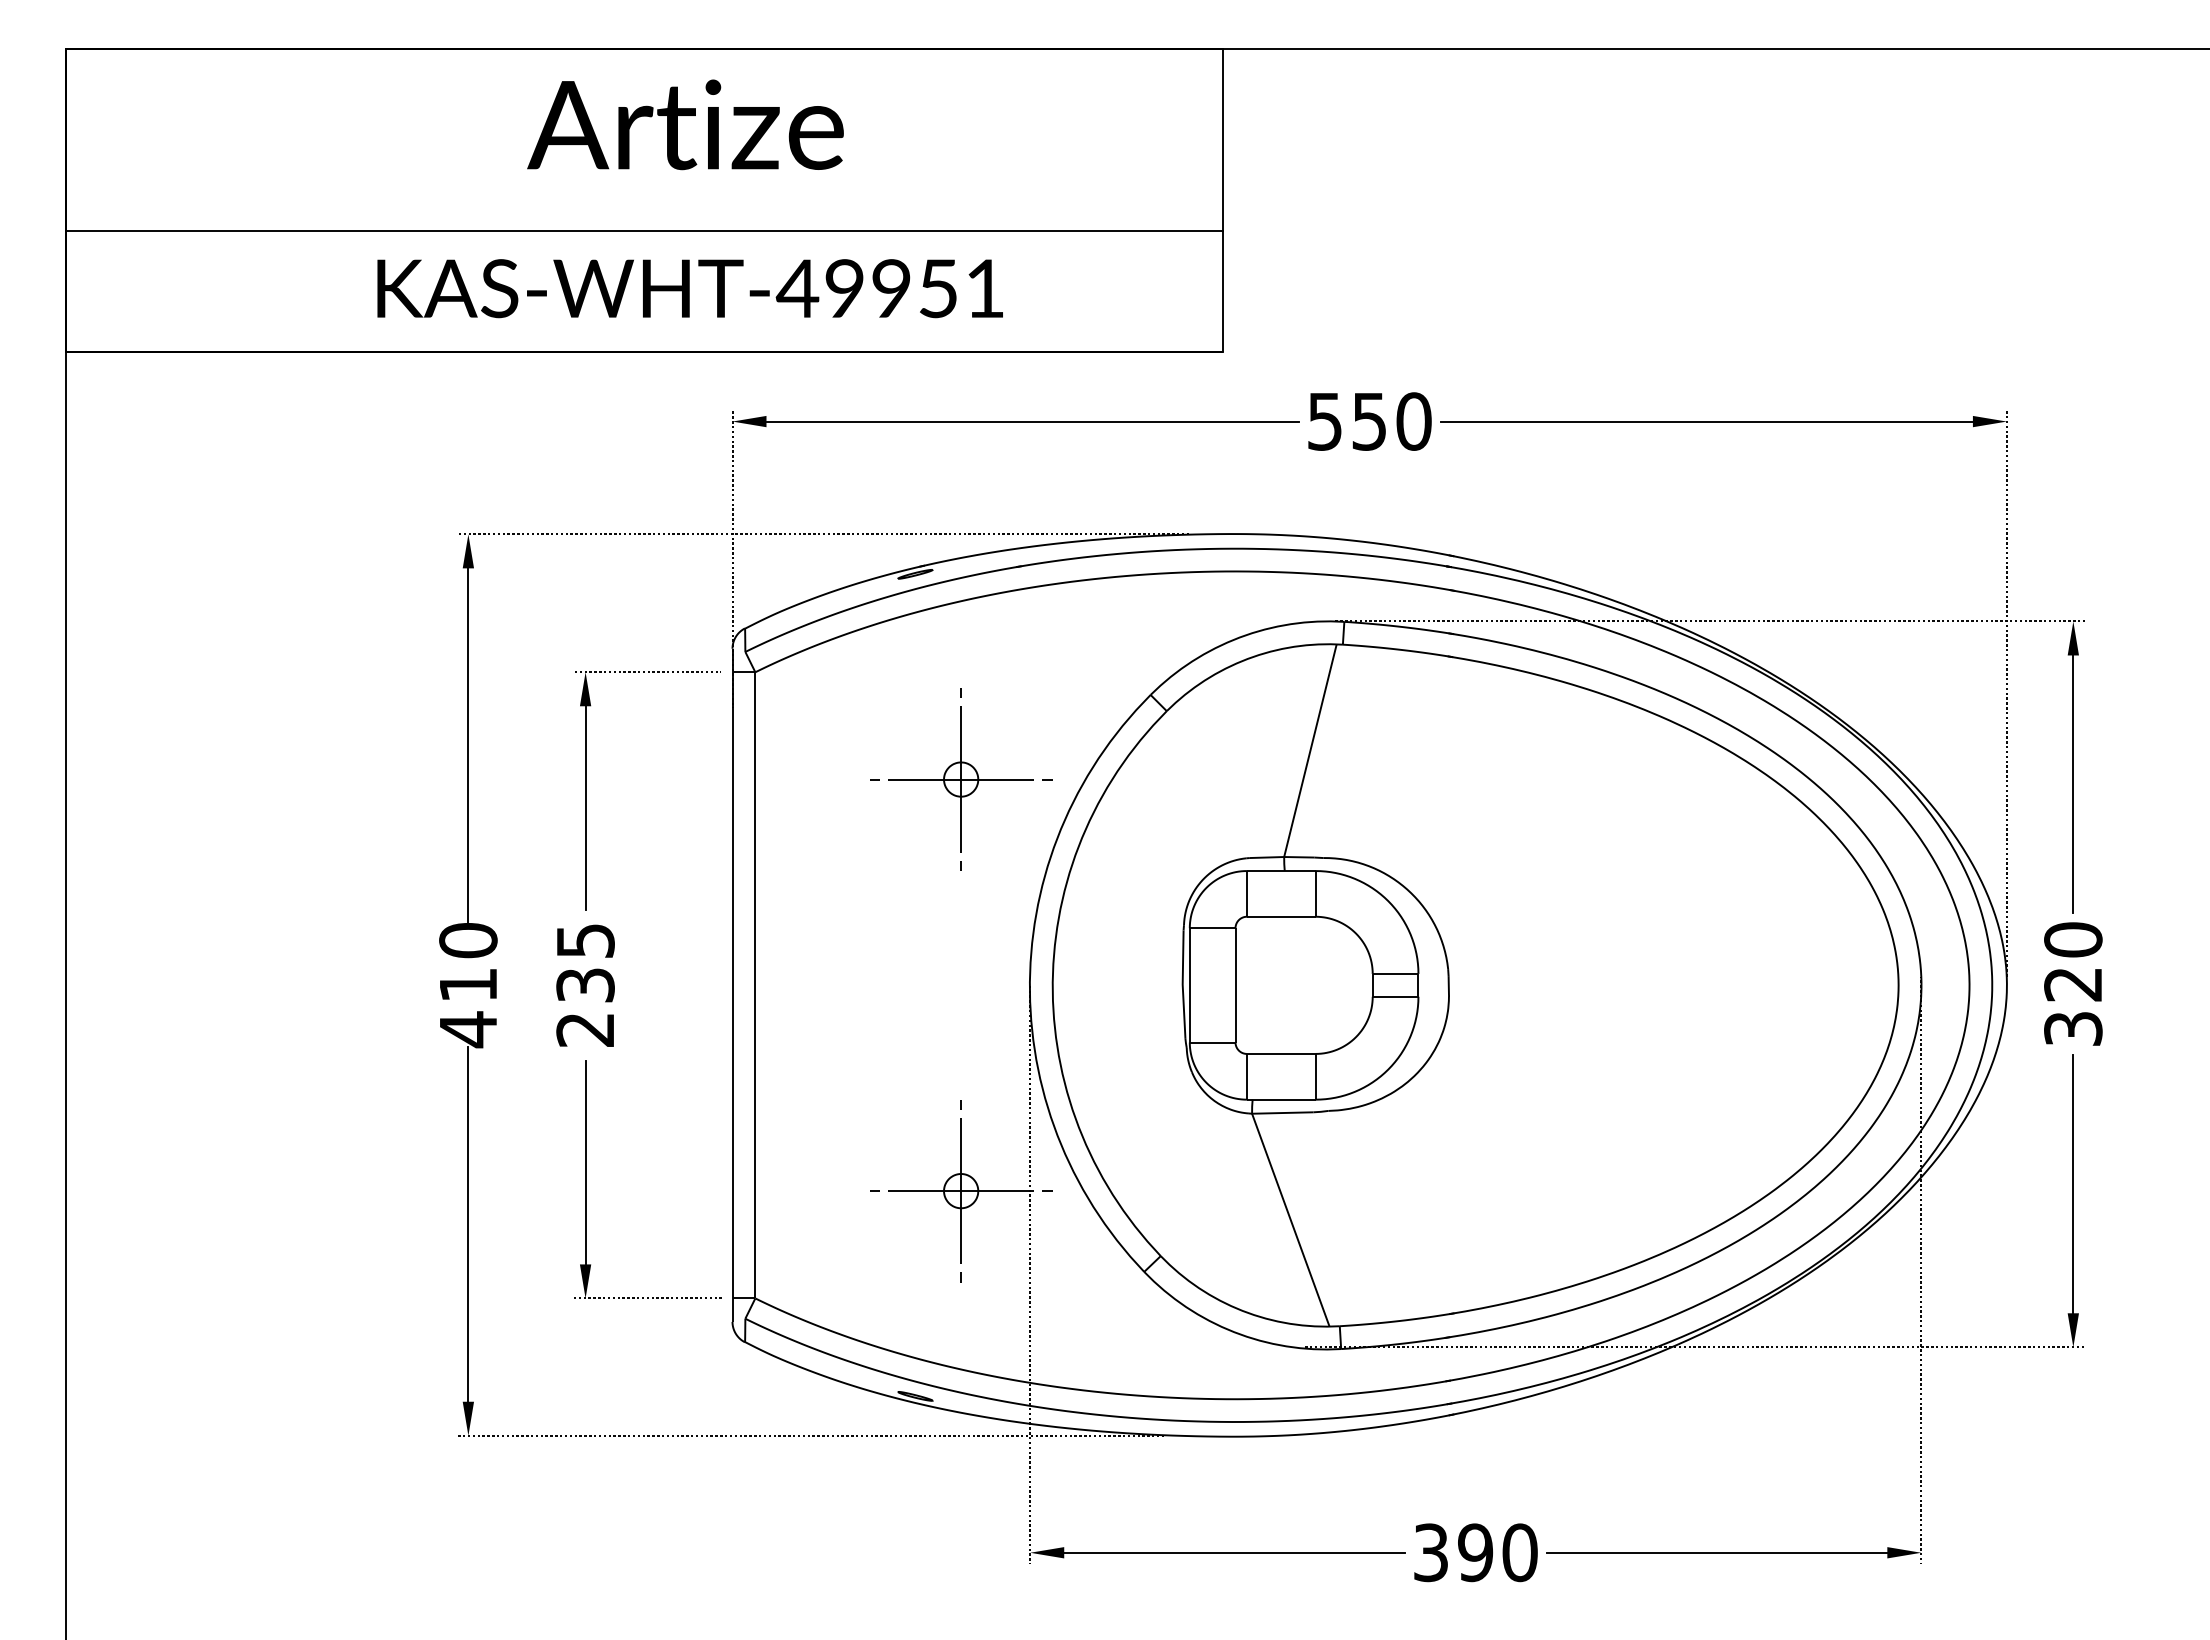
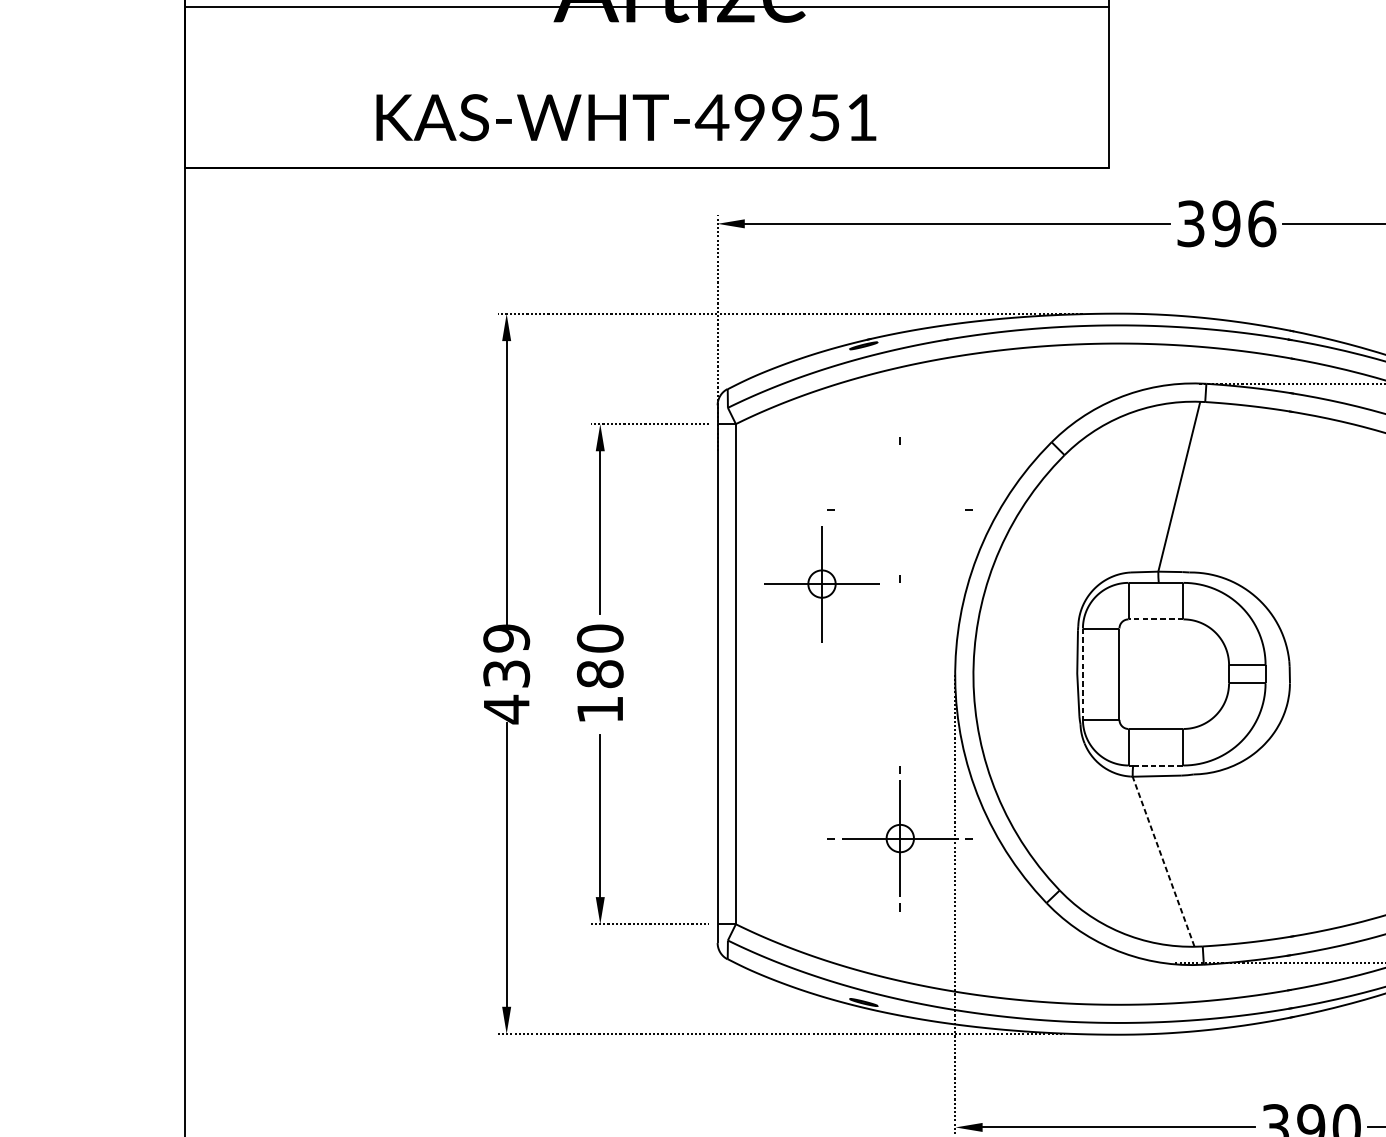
line: (644, 230) -> (647, 6), moved
text: (689, 288) -> (625, 117), moved
text: (1369, 421) -> (1226, 223), 550 -> 396
part: (960, 779) -> (821, 584), moved
line: (1280, 916) -> (1155, 619), solid -> dashed
text: (468, 962) -> (506, 655), 410 -> 439
text: (585, 984) -> (600, 673), 235 -> 180
line: (1189, 985) -> (1082, 674), solid -> dashed
line: (1284, 1099) -> (1158, 765), solid -> dashed
line: (1290, 1219) -> (1163, 861), solid -> dashed

